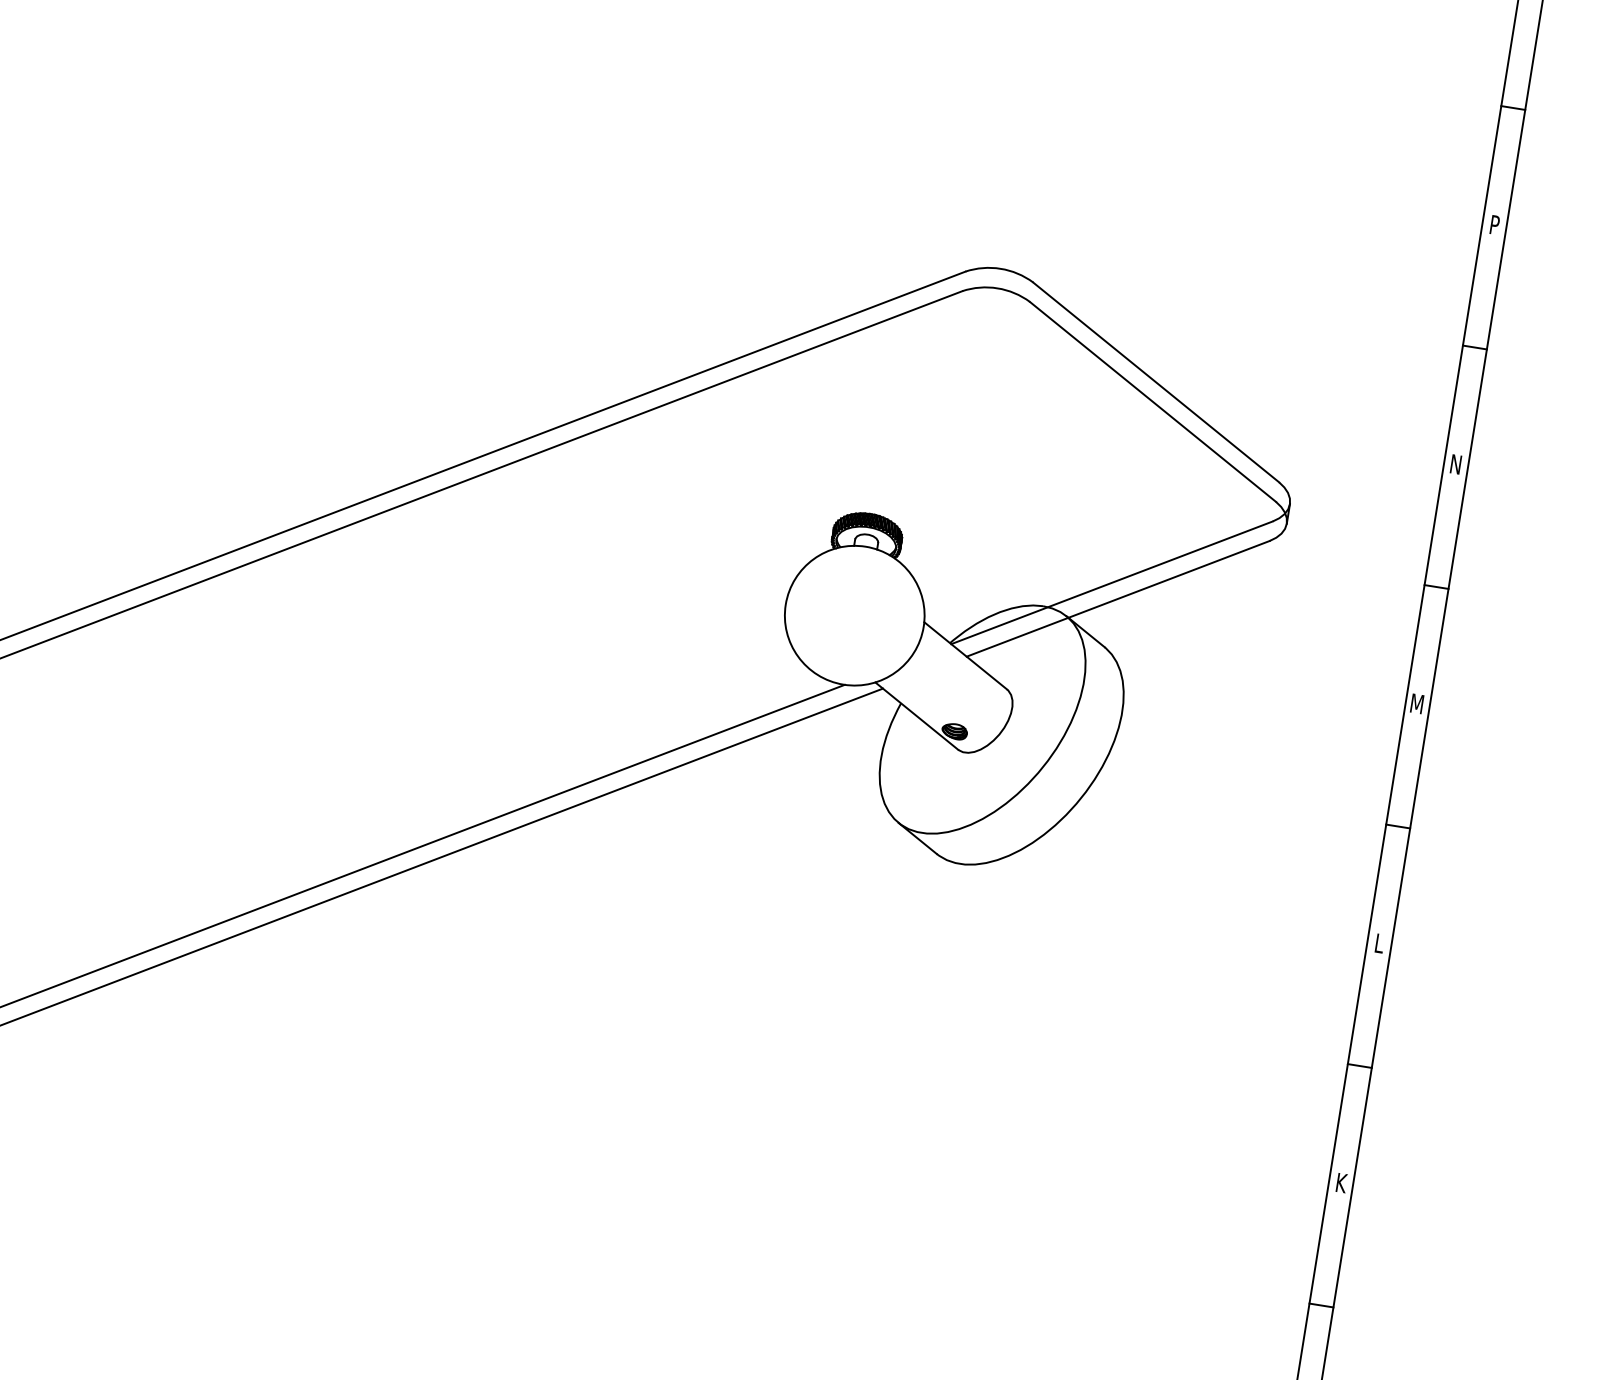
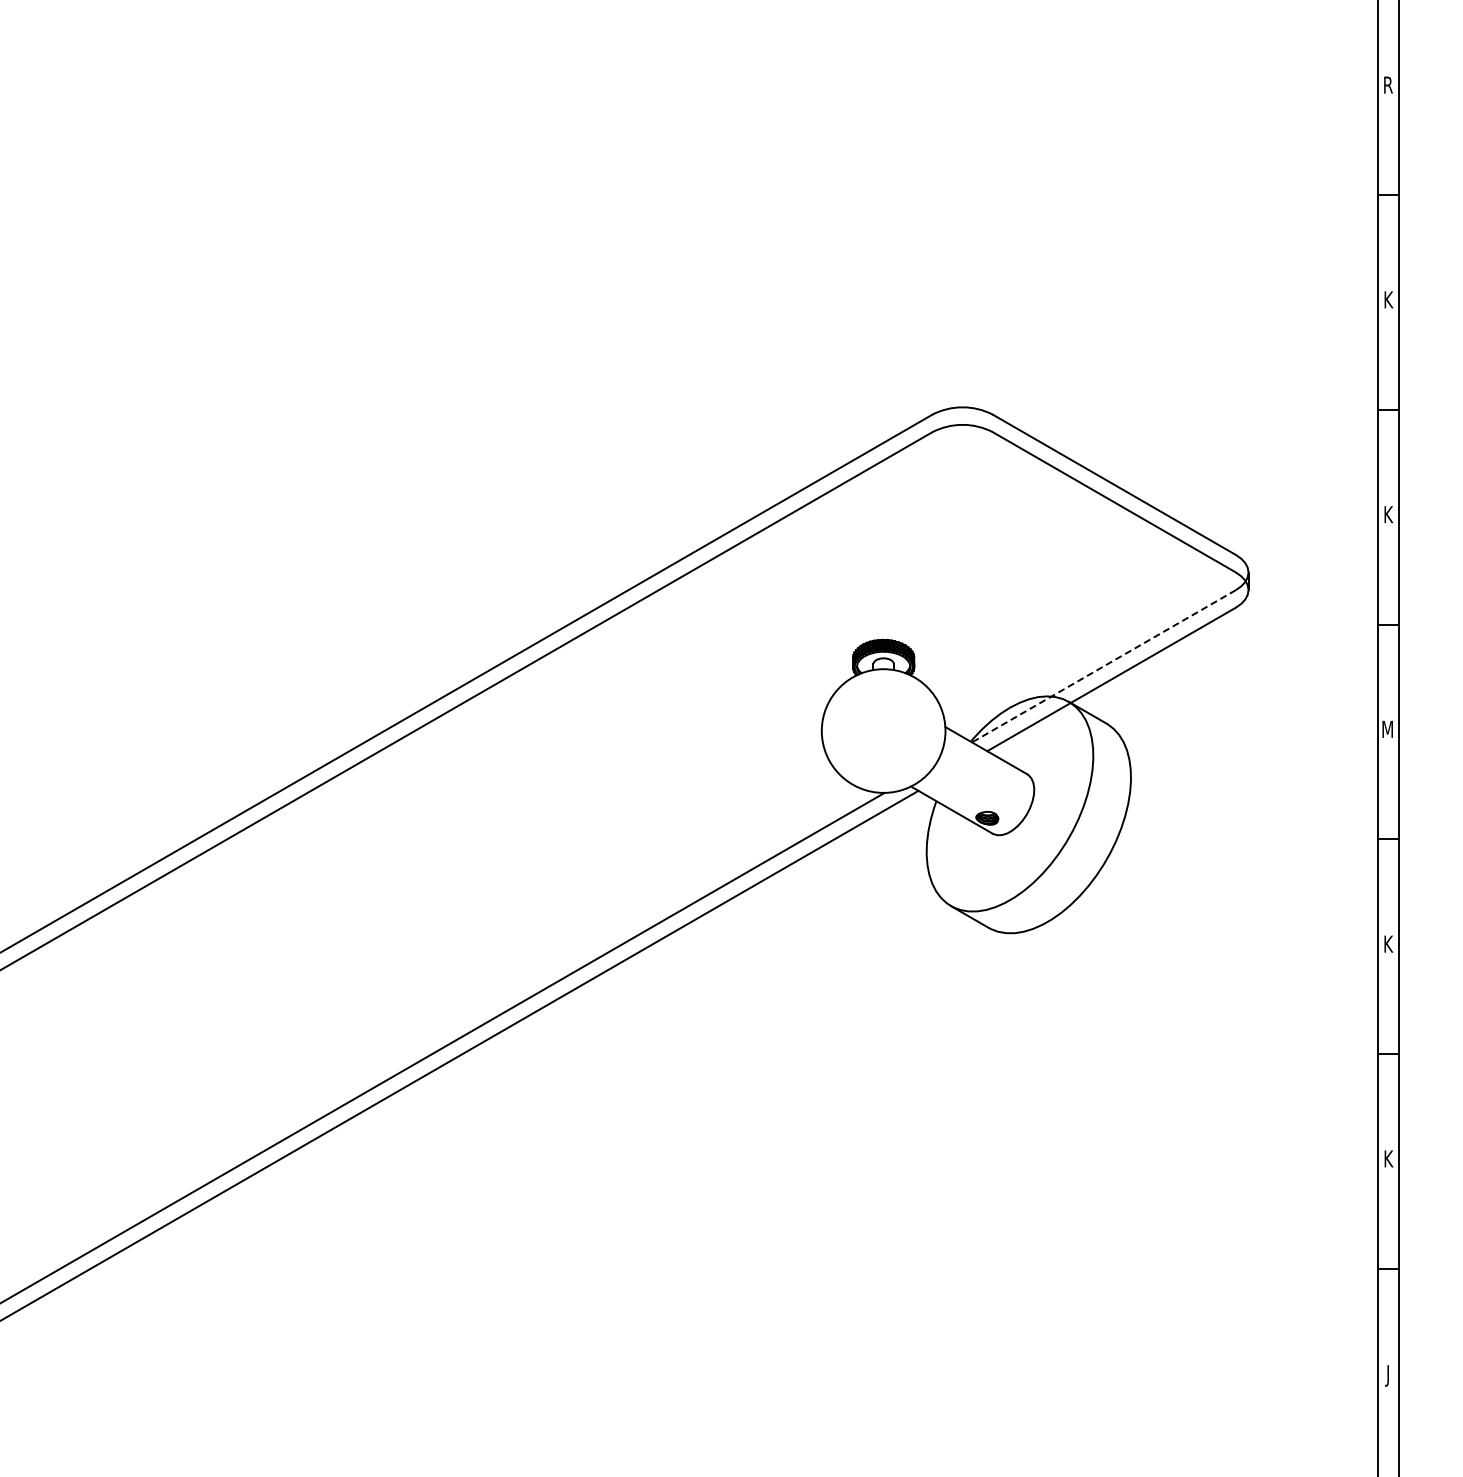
text: (1494, 224) -> (1388, 299), P -> K
text: (1456, 464) -> (1388, 514), N -> K
line: (1111, 582) -> (1103, 666), solid -> dashed
text: (1379, 942) -> (1388, 943), L -> K

